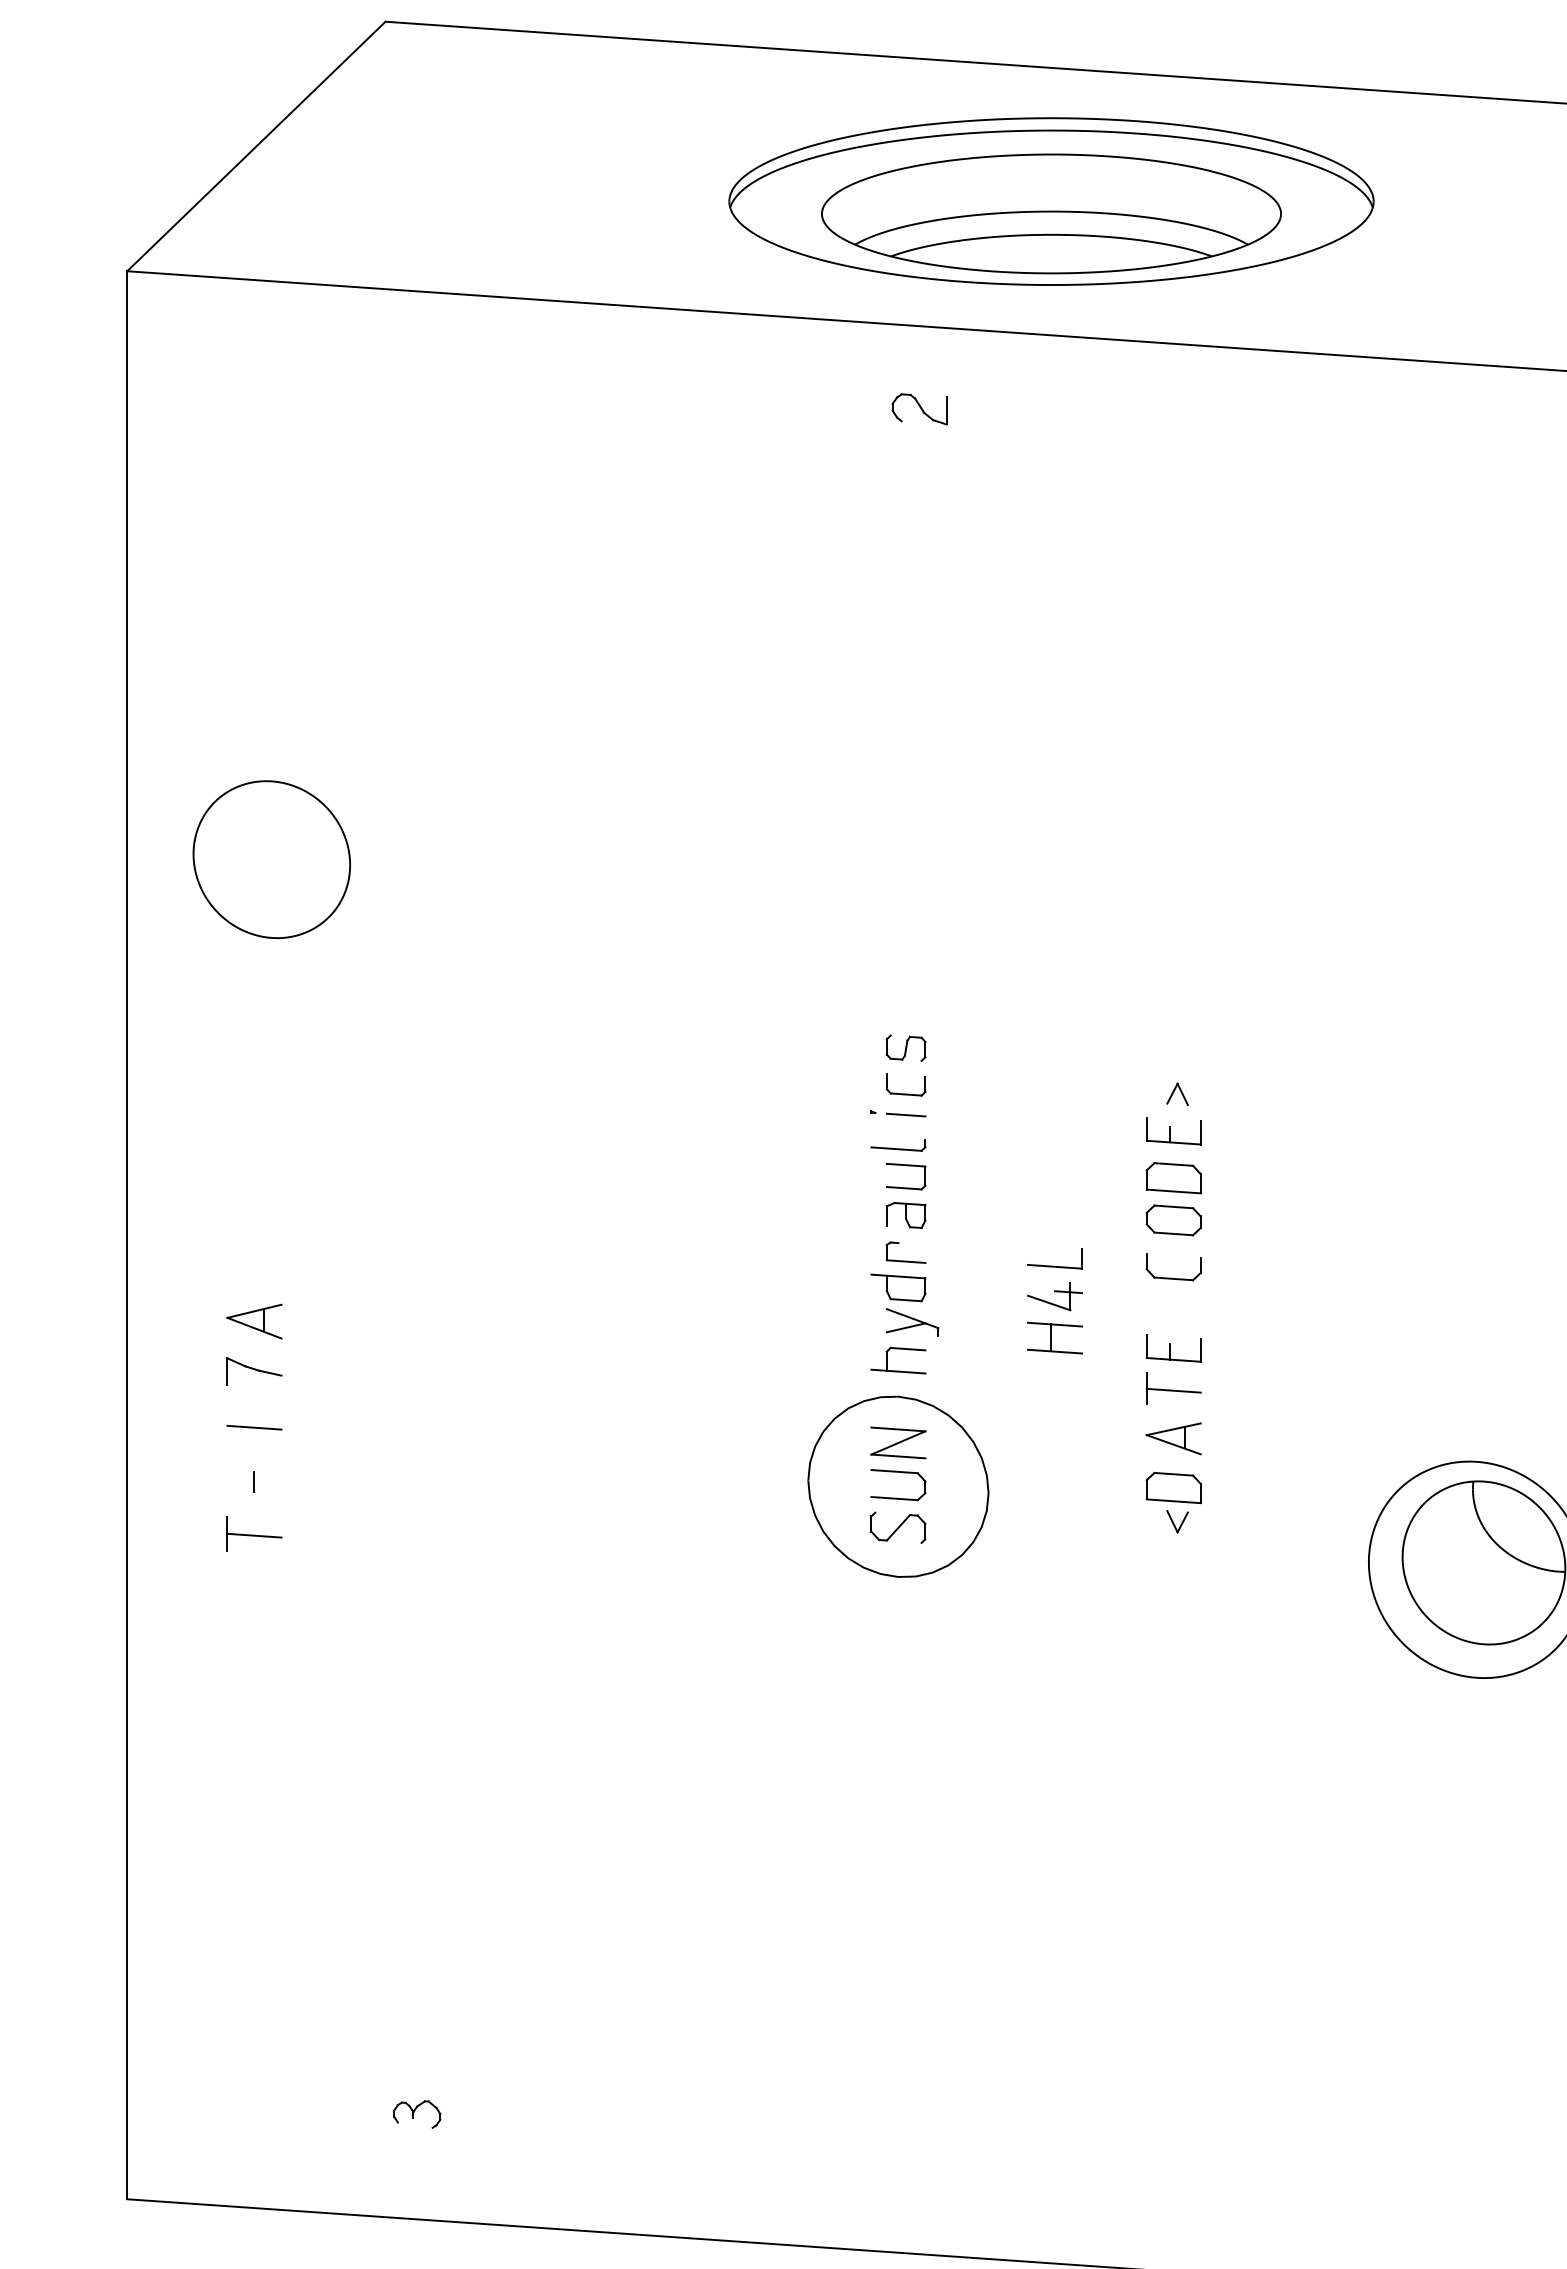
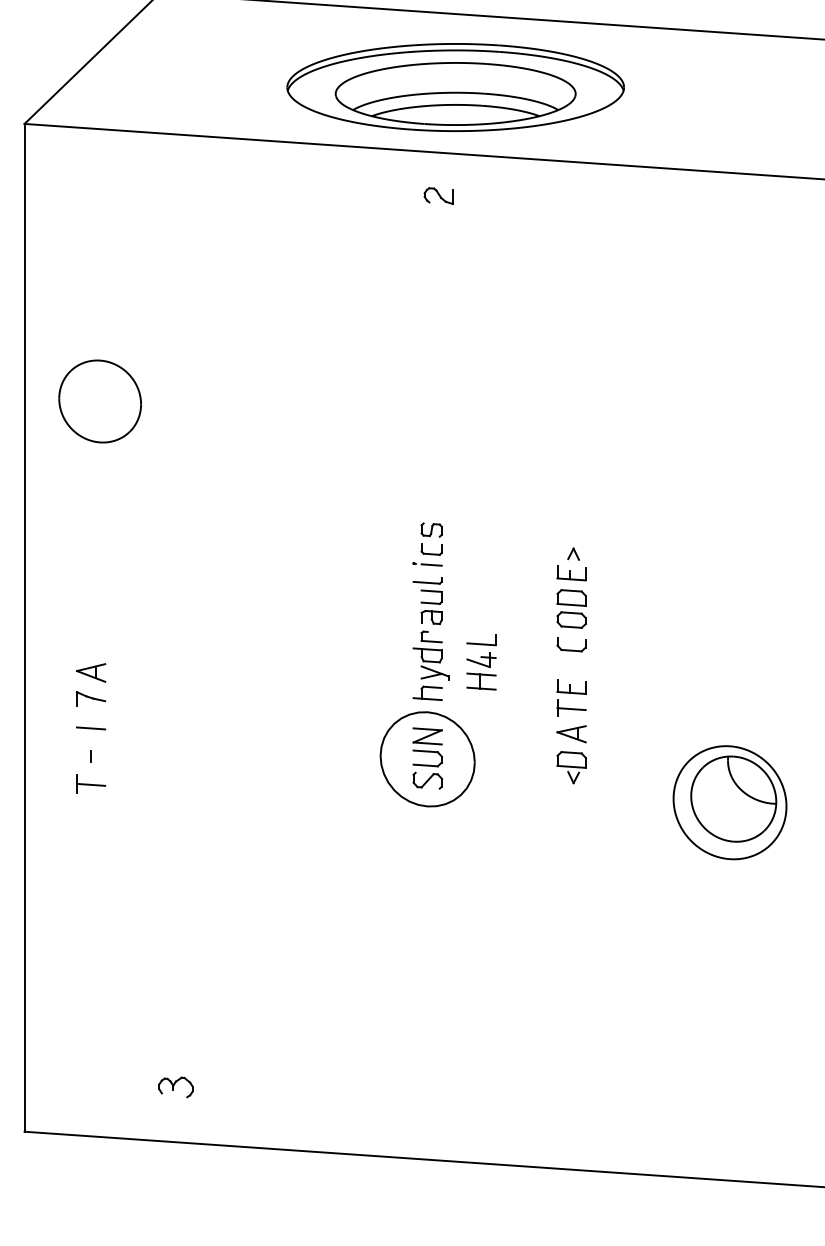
part: (1051, 201) -> (455, 87), moved
part: (270, 859) -> (99, 401), moved
part: (1054, 1301) -> (481, 662), moved
part: (417, 2114) -> (176, 1087), size x1.4

